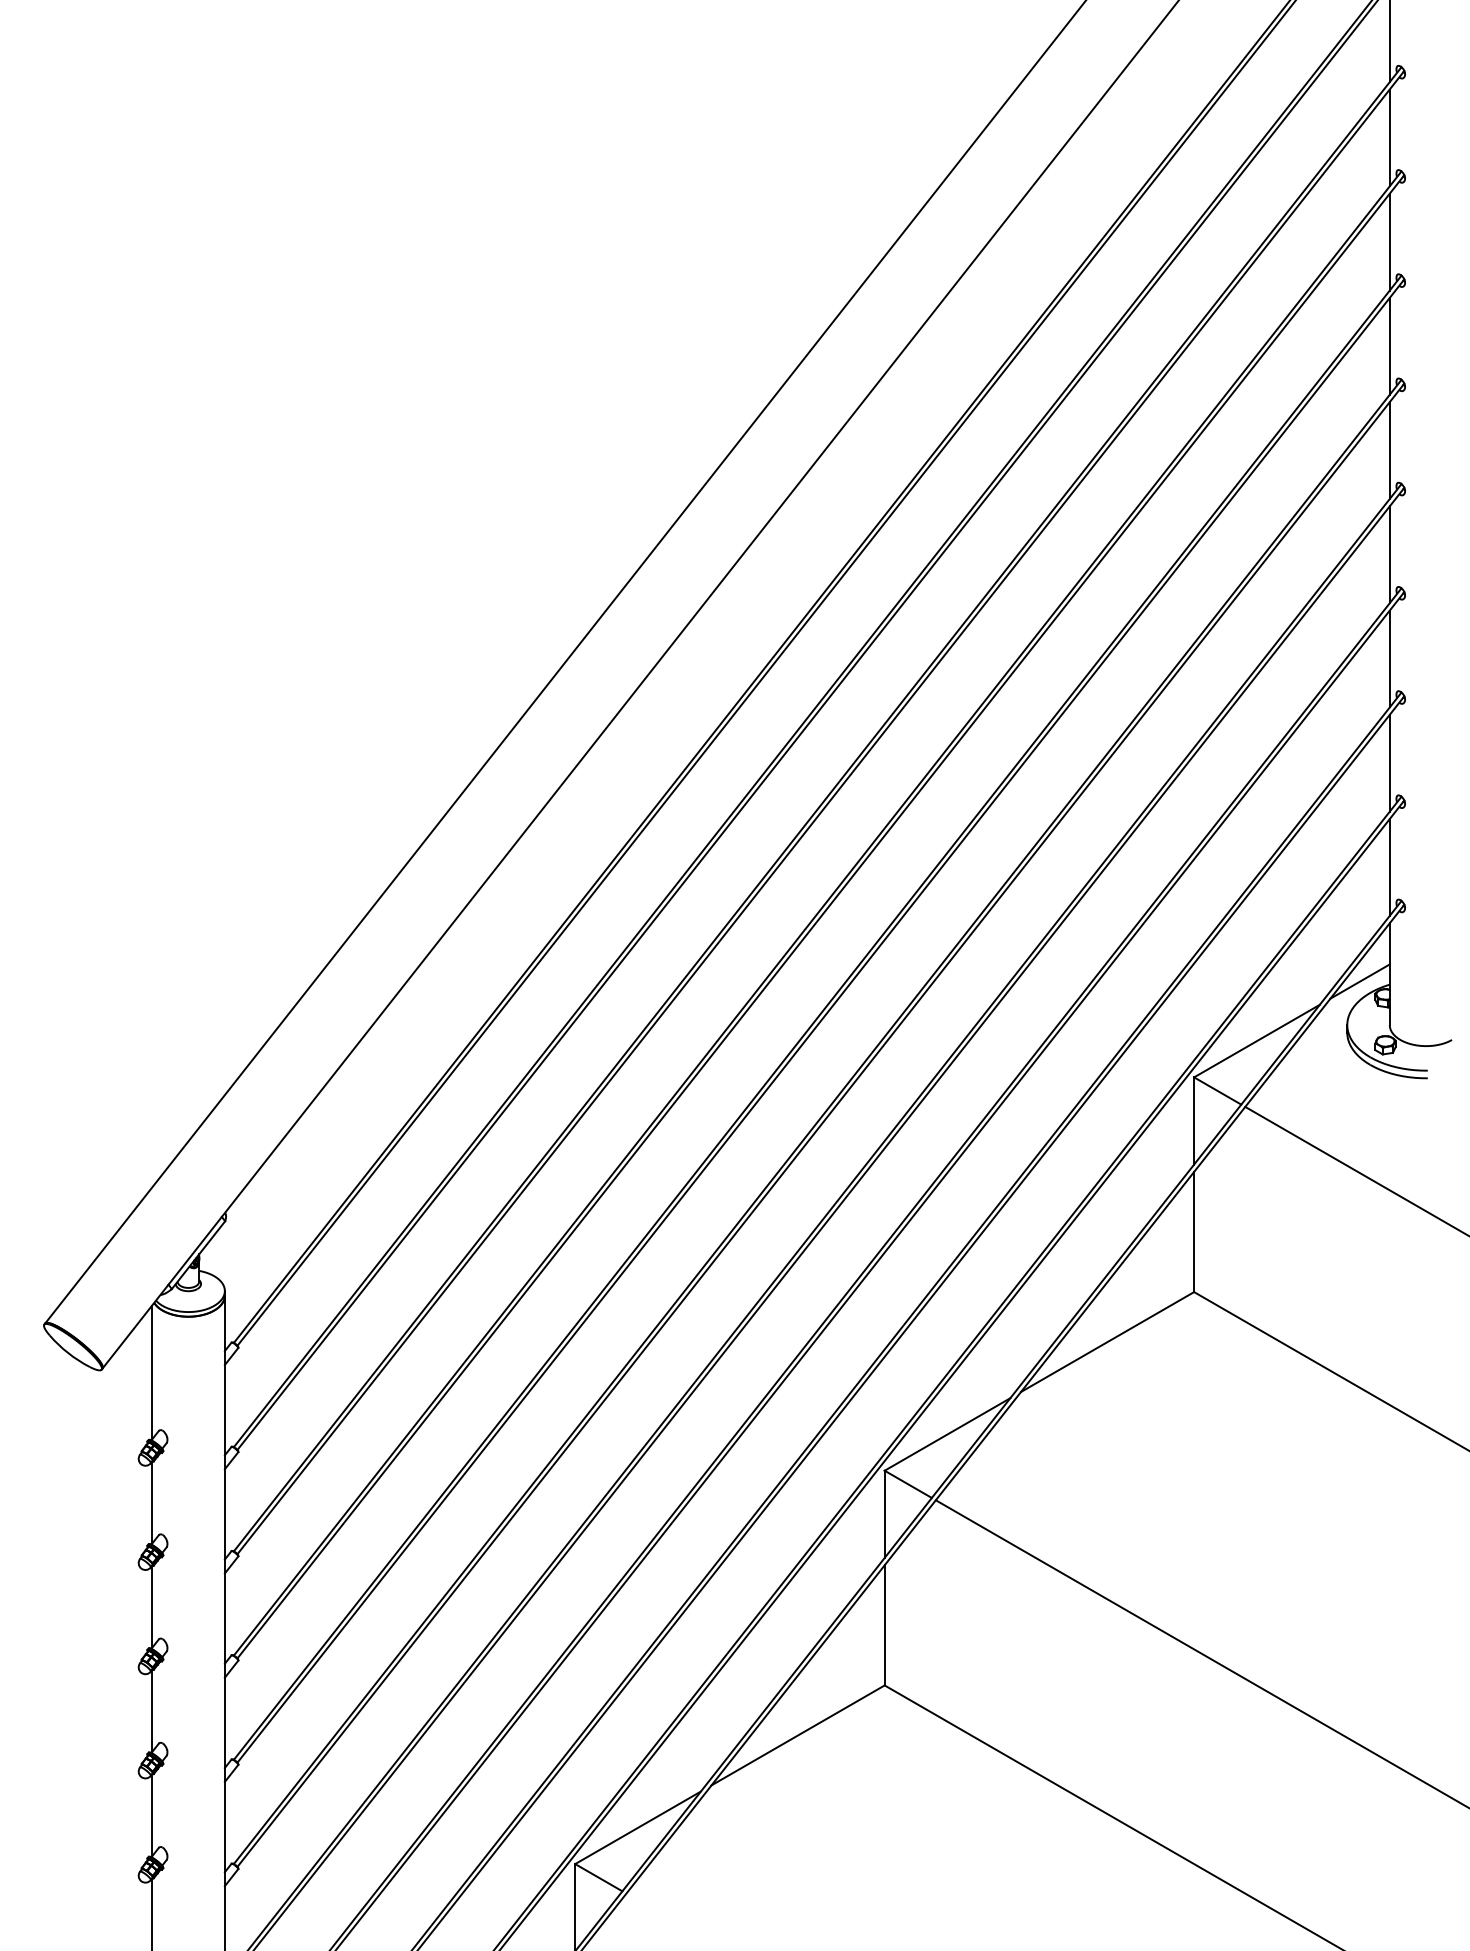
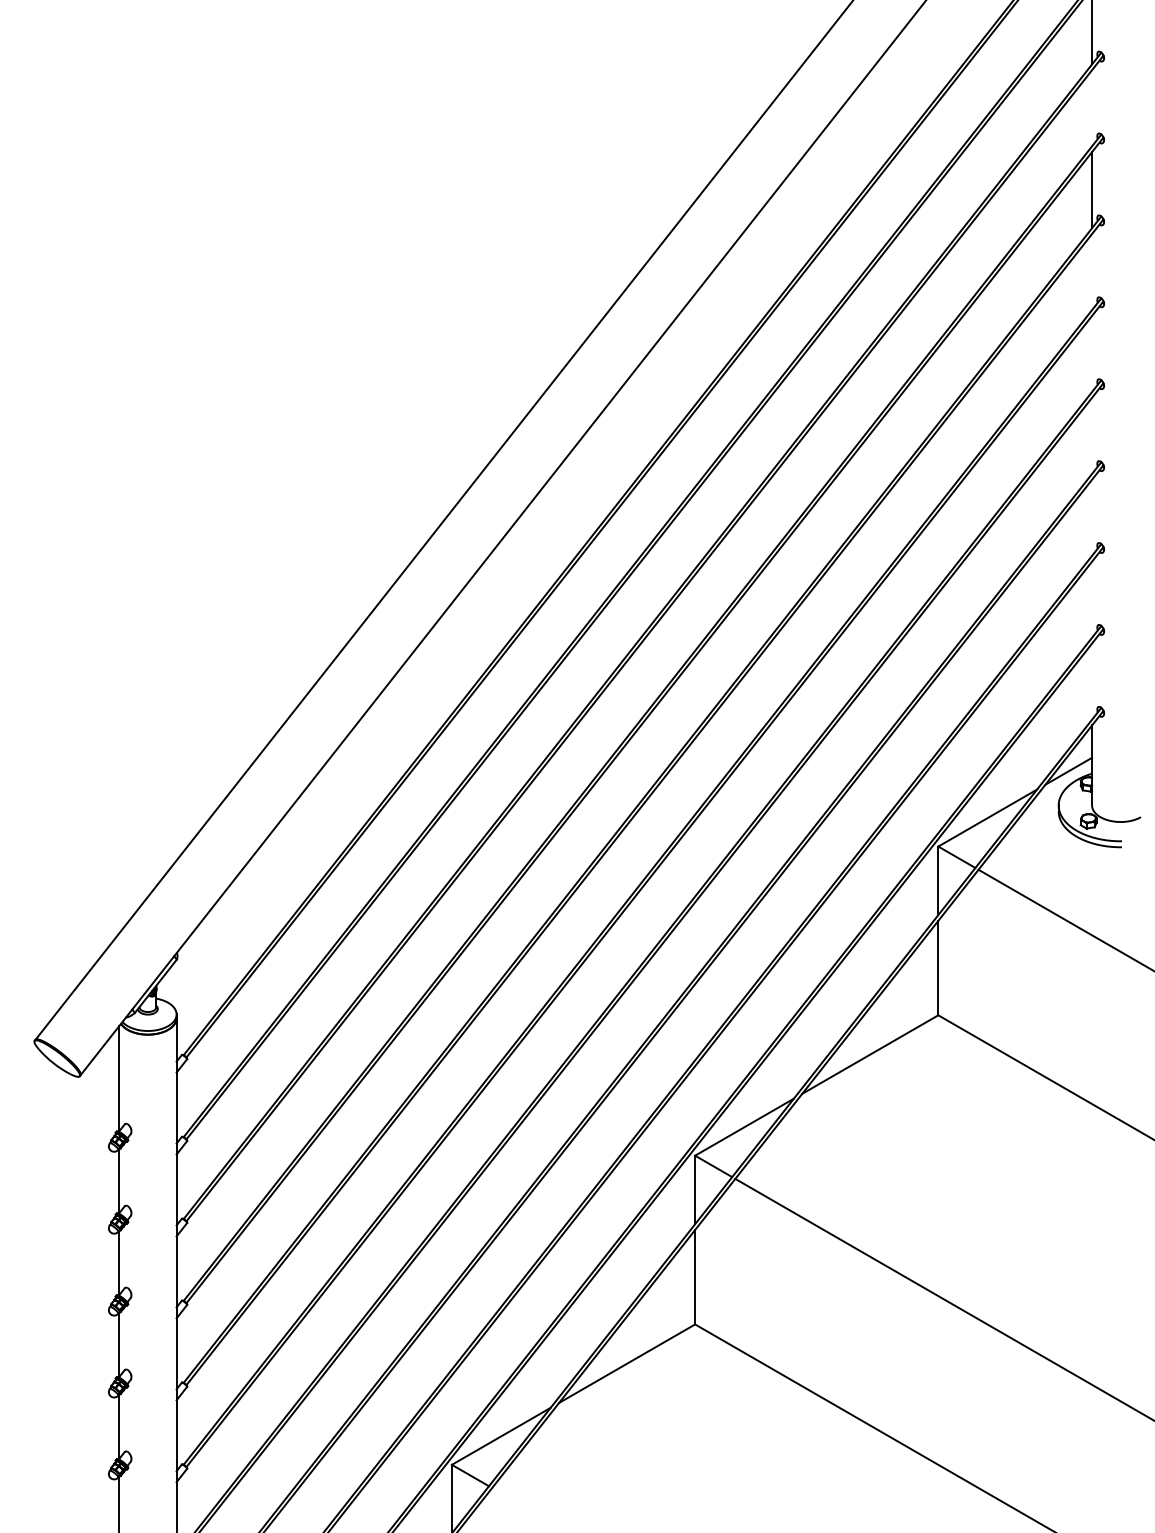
line: (1389, 137) -> (1091, 107), removed
line: (1389, 345) -> (1091, 271), removed
line: (1389, 450) -> (1091, 353), removed
line: (1389, 554) -> (1091, 435), removed
line: (1389, 658) -> (1091, 517), removed
line: (1389, 762) -> (1091, 599), removed
line: (1389, 867) -> (1091, 681), removed

